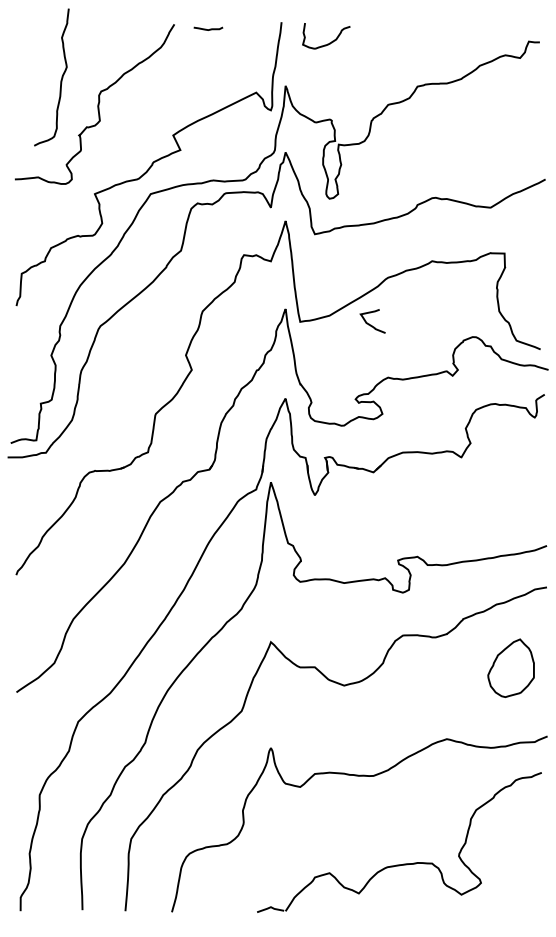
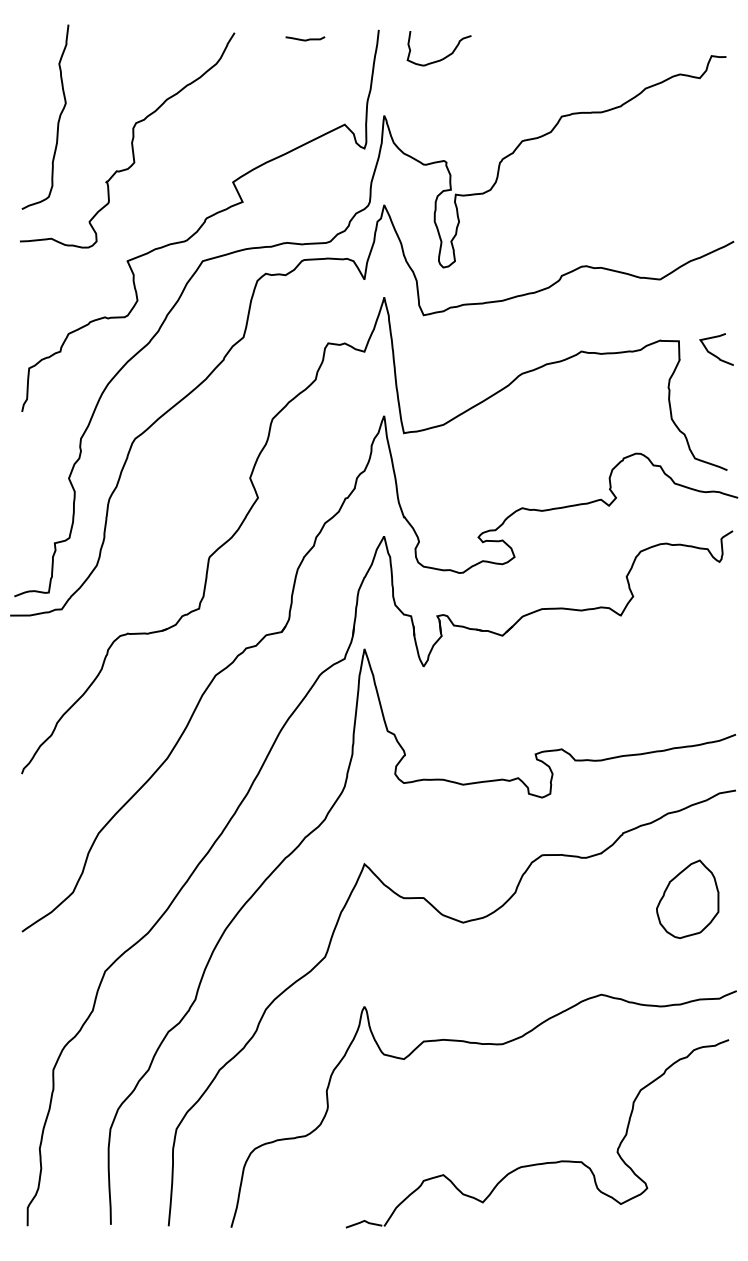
curve: (208, 29) -> (305, 39), moved
curve: (60, 80) -> (57, 121), moved
curve: (370, 324) -> (713, 353), moved

